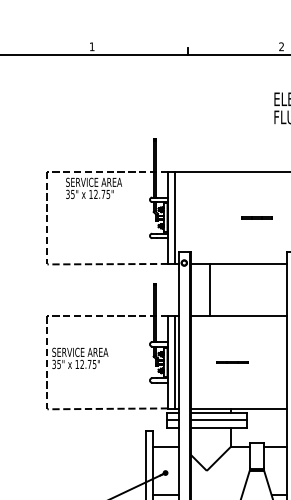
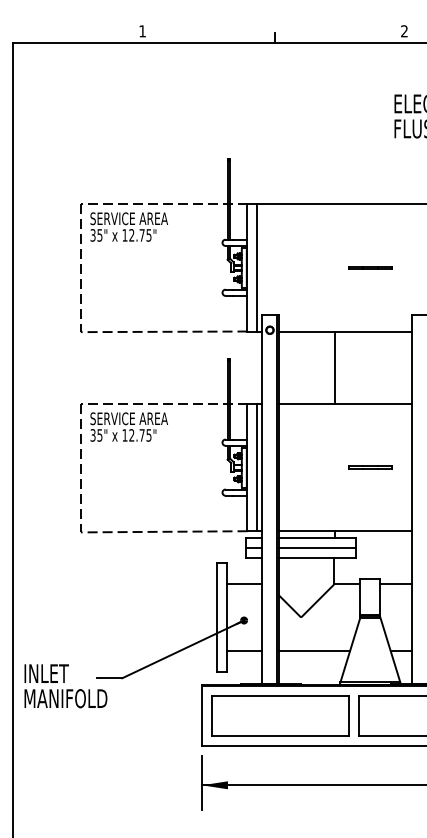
text: (93, 187) -> (128, 226), moved
line: (210, 289) -> (334, 367), moved
text: (79, 357) -> (128, 426), moved
line: (232, 361) -> (370, 466), moved
line: (216, 494) -> (314, 650), added

